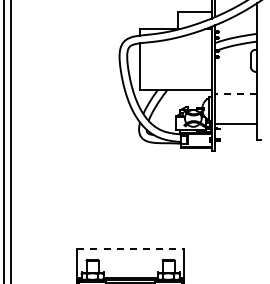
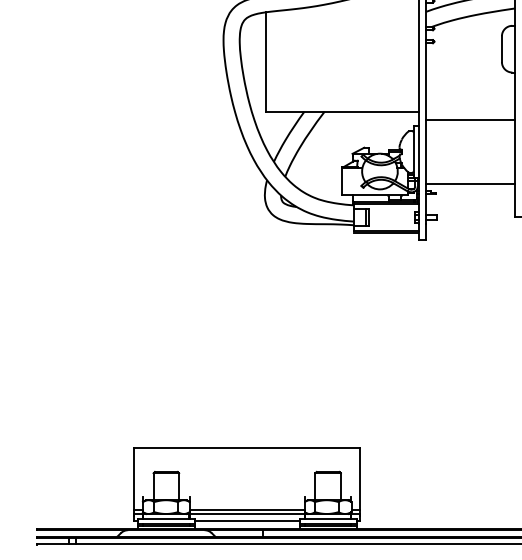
line: (236, 94) -> (471, 120), dashed -> solid
line: (131, 248) -> (248, 447), dashed -> solid

